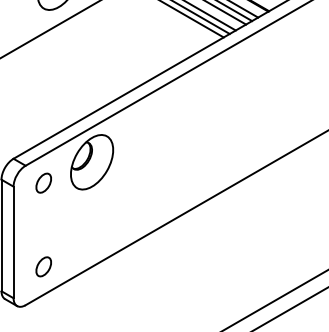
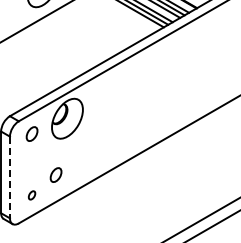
part: (75, 238) -> (55, 174), added
line: (12, 242) -> (9, 177), solid -> dashed
part: (42, 267) -> (31, 195), size x0.6

